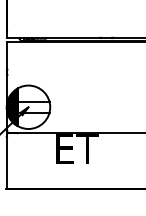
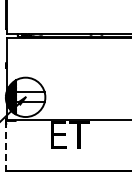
line: (7, 161) -> (6, 146), solid -> dashed

